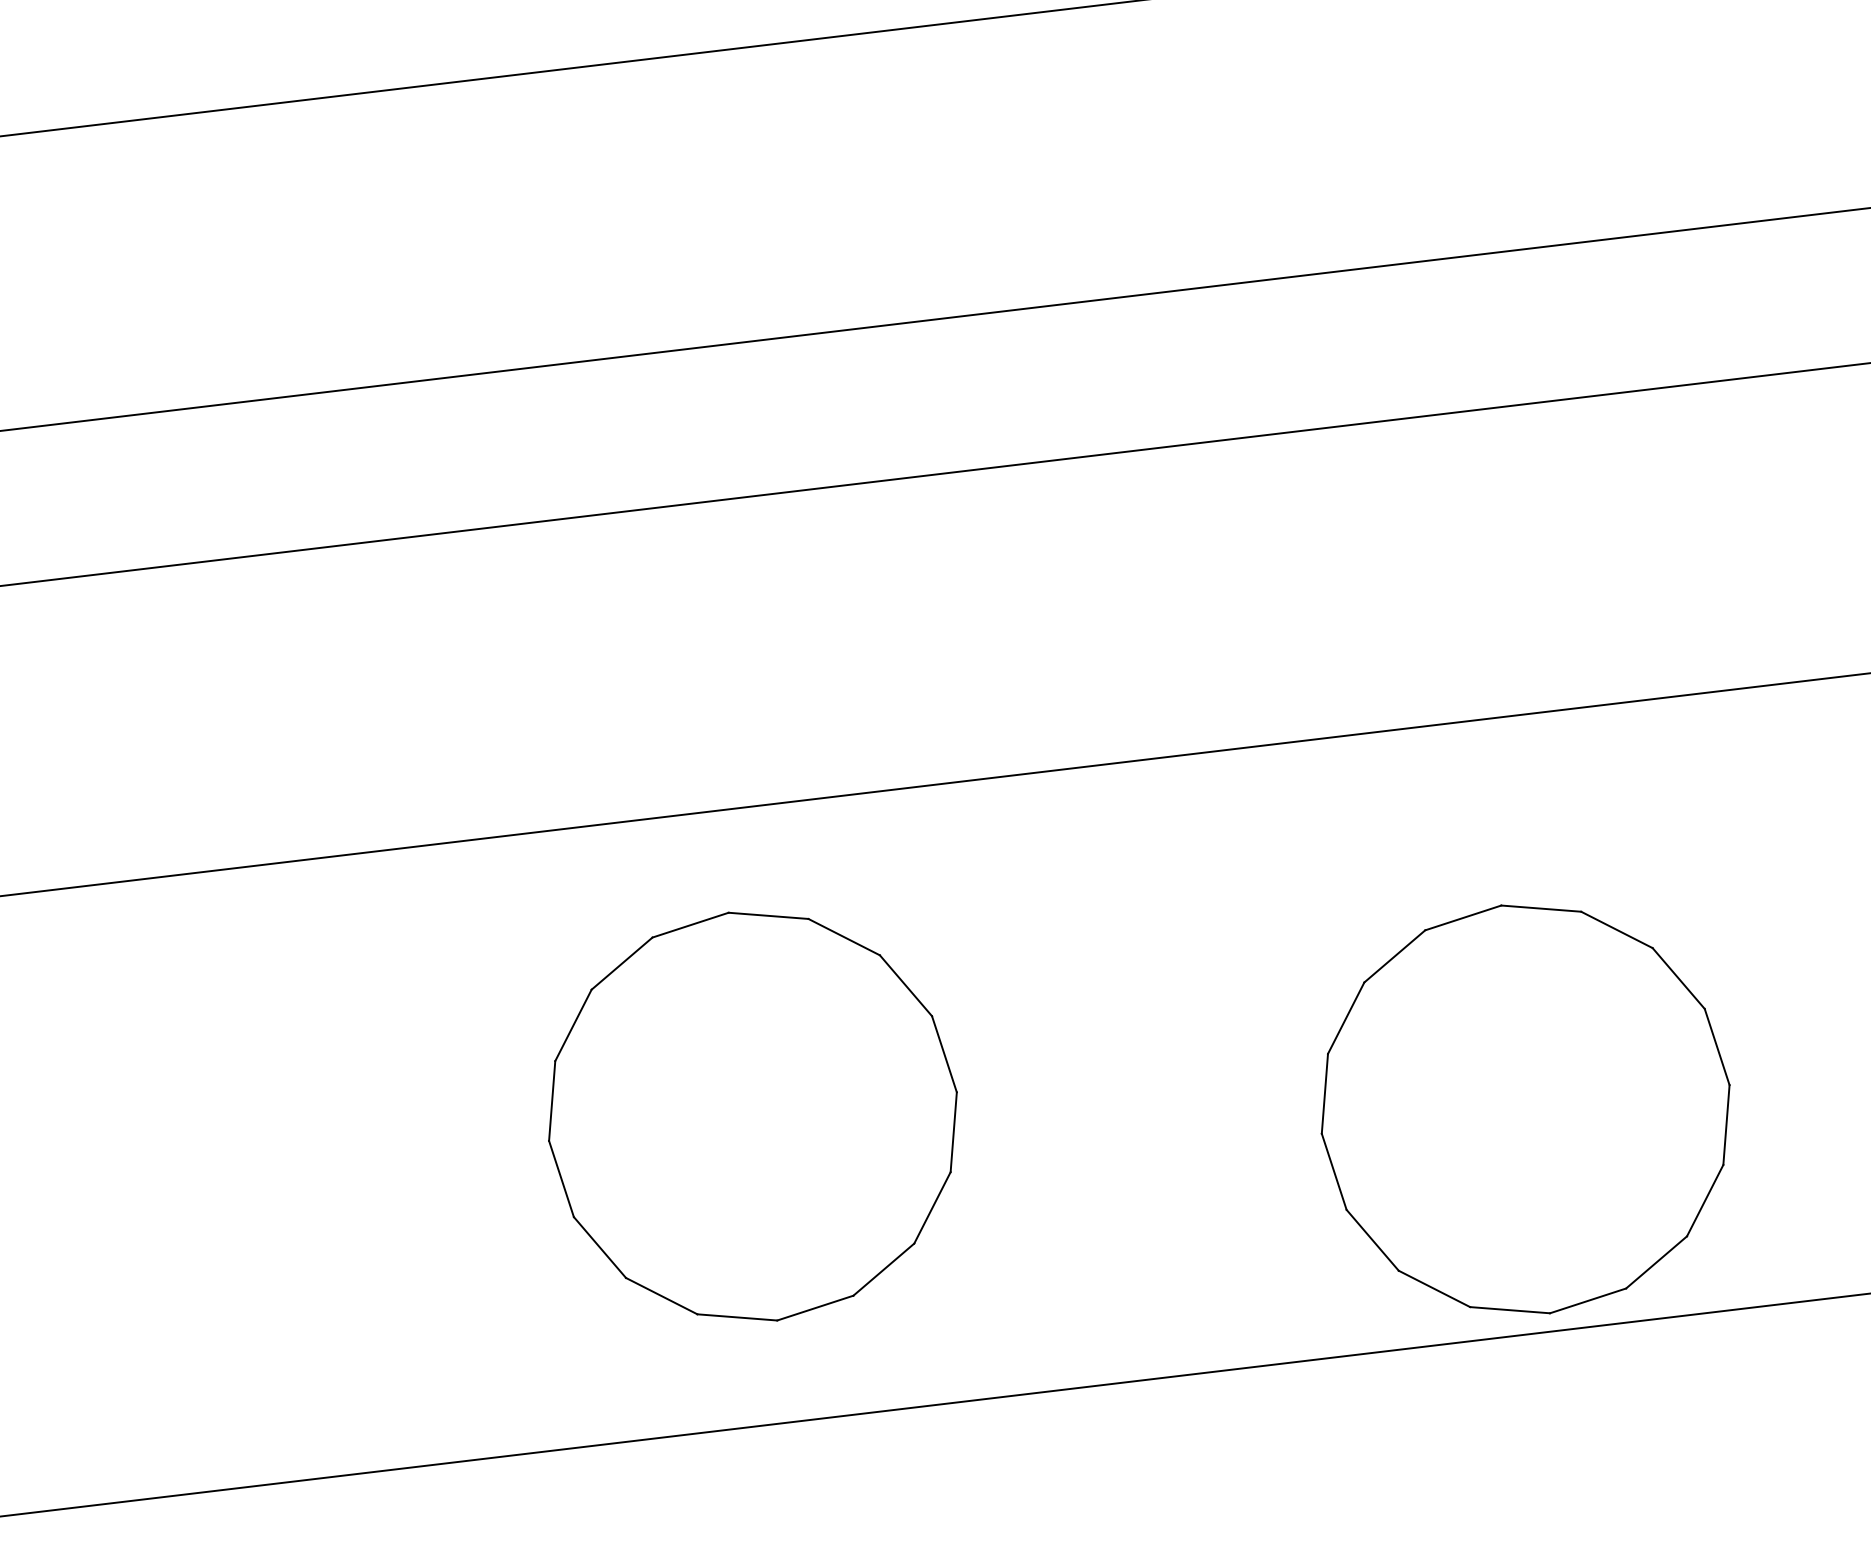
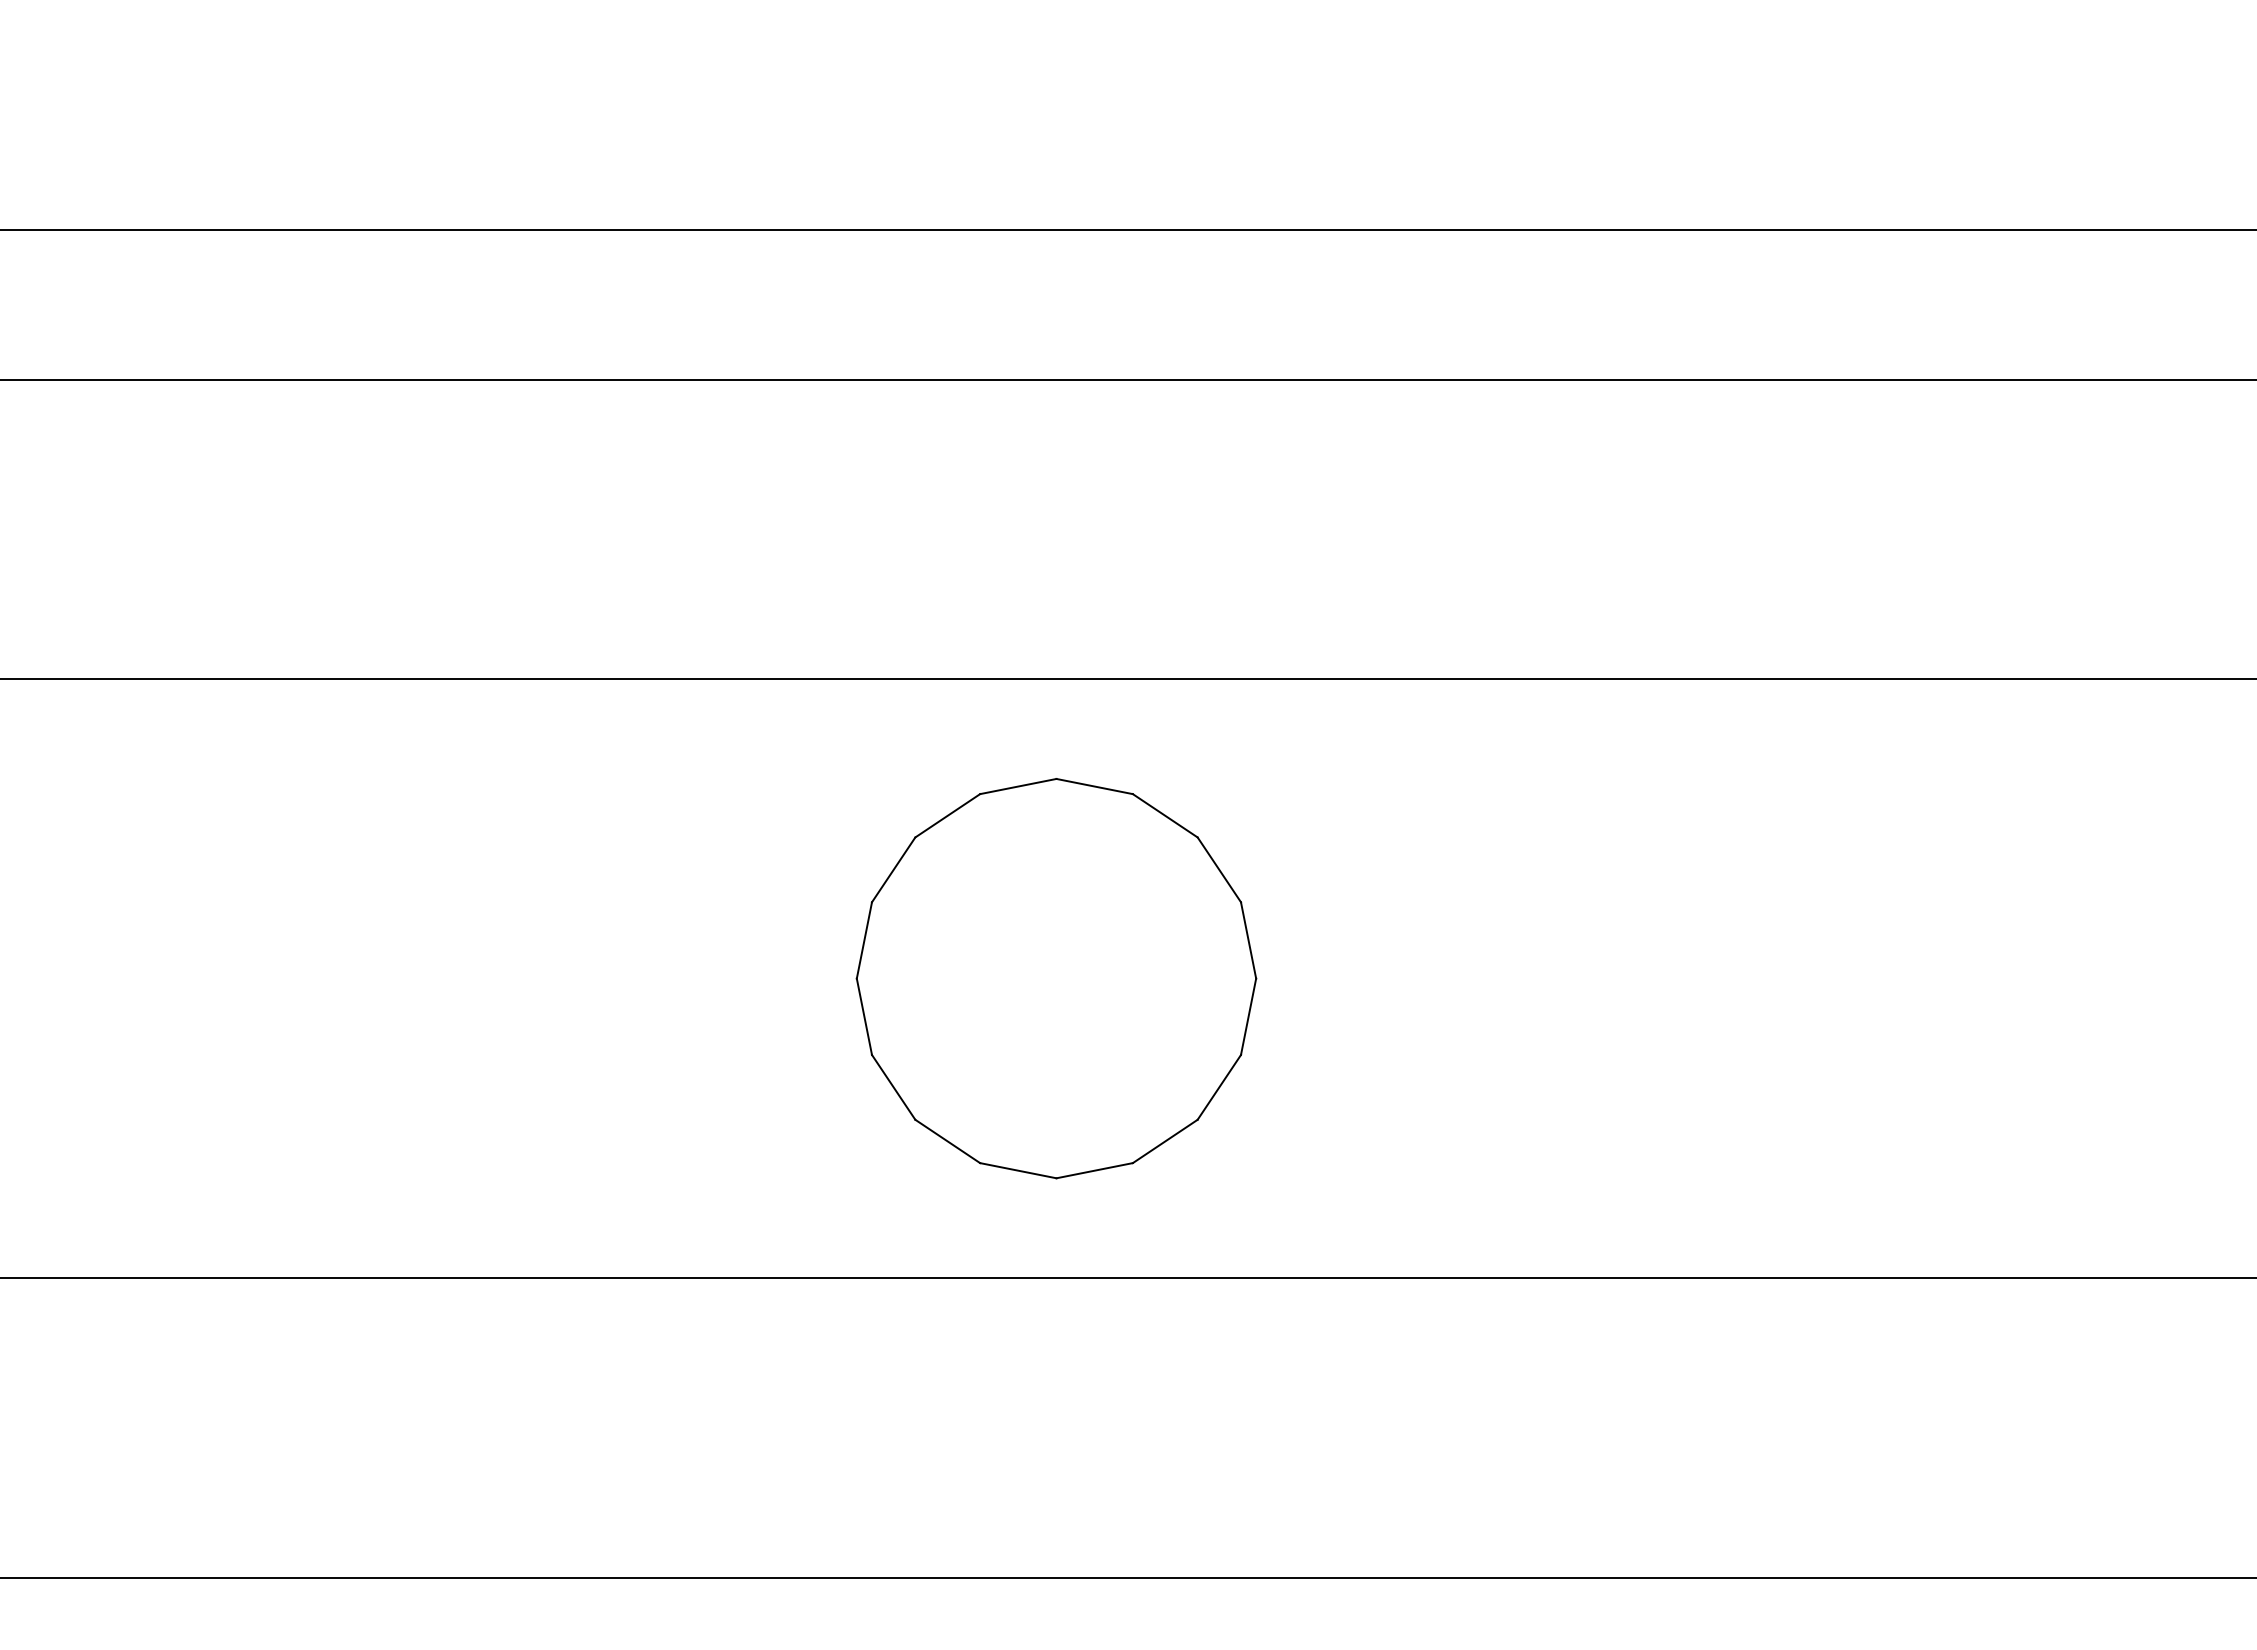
part: (1525, 1109) -> (1803, 1060), removed

